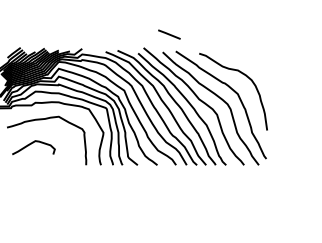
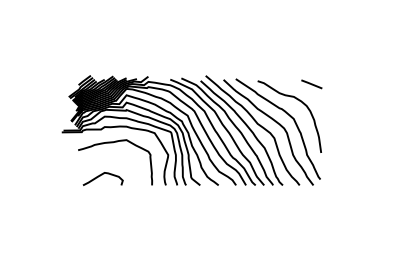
line: (169, 34) -> (311, 84), moved
curve: (30, 144) -> (100, 176), moved

